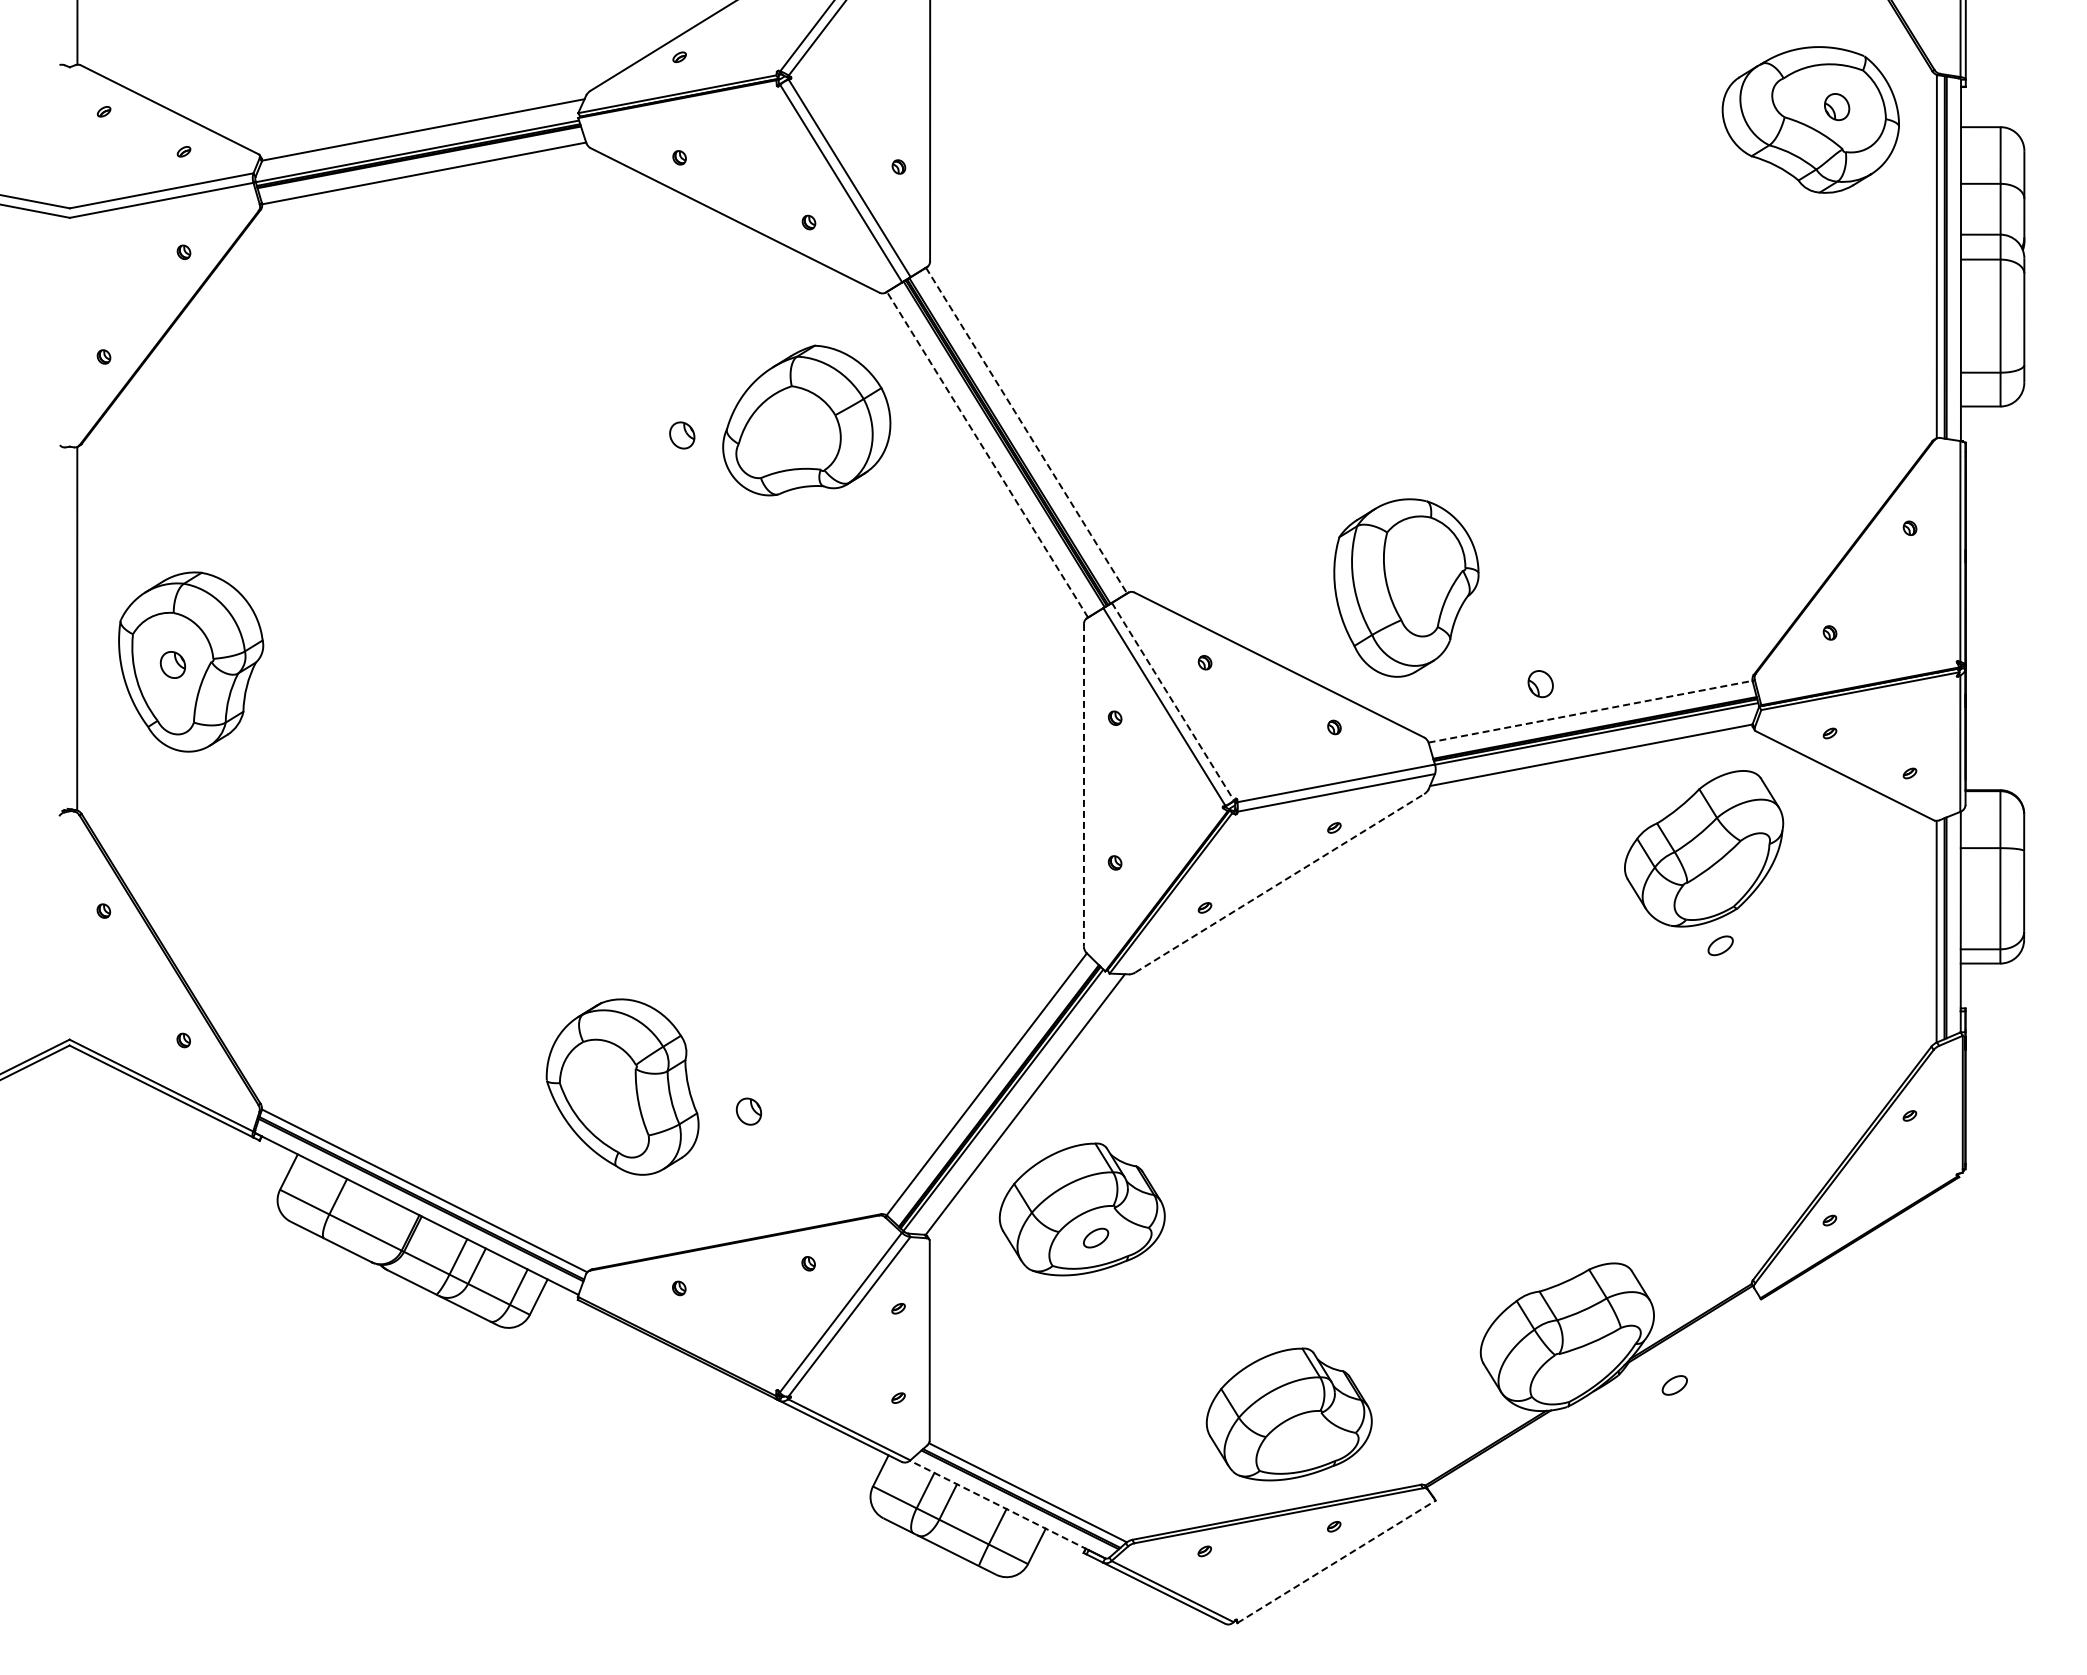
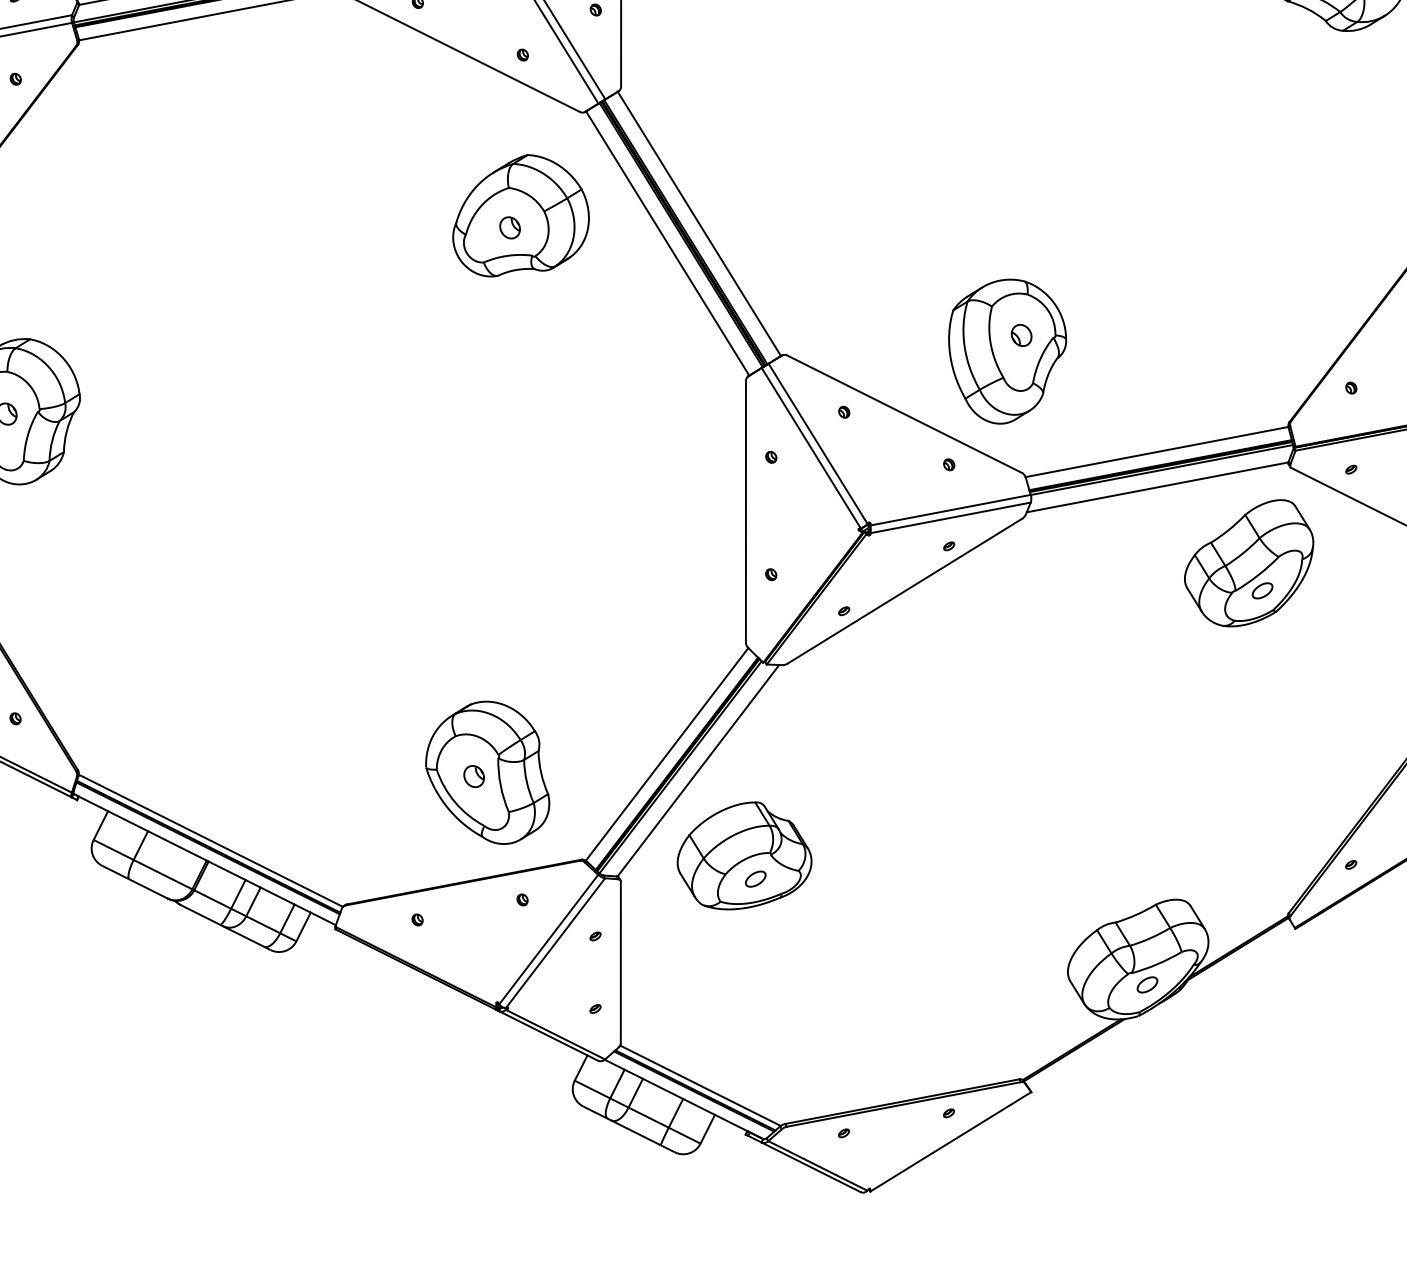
line: (1026, 431) -> (699, 224), dashed -> solid
part: (682, 435) -> (510, 227), moved
line: (987, 454) -> (667, 243), dashed -> solid
part: (1540, 684) -> (1021, 335), moved
line: (1173, 702) -> (818, 444), dashed -> solid
line: (1590, 711) -> (1156, 451), dashed -> solid
line: (1083, 785) -> (745, 511), dashed -> solid
line: (1279, 883) -> (904, 591), dashed -> solid
part: (1720, 945) -> (1262, 590), moved
part: (622, 1086) -> (487, 772), moved
part: (1674, 1385) -> (1147, 984), moved
part: (1288, 1414) -> (911, 1022), removed
line: (998, 1504) -> (676, 1095), dashed -> solid
line: (1336, 1561) -> (950, 1141), dashed -> solid

